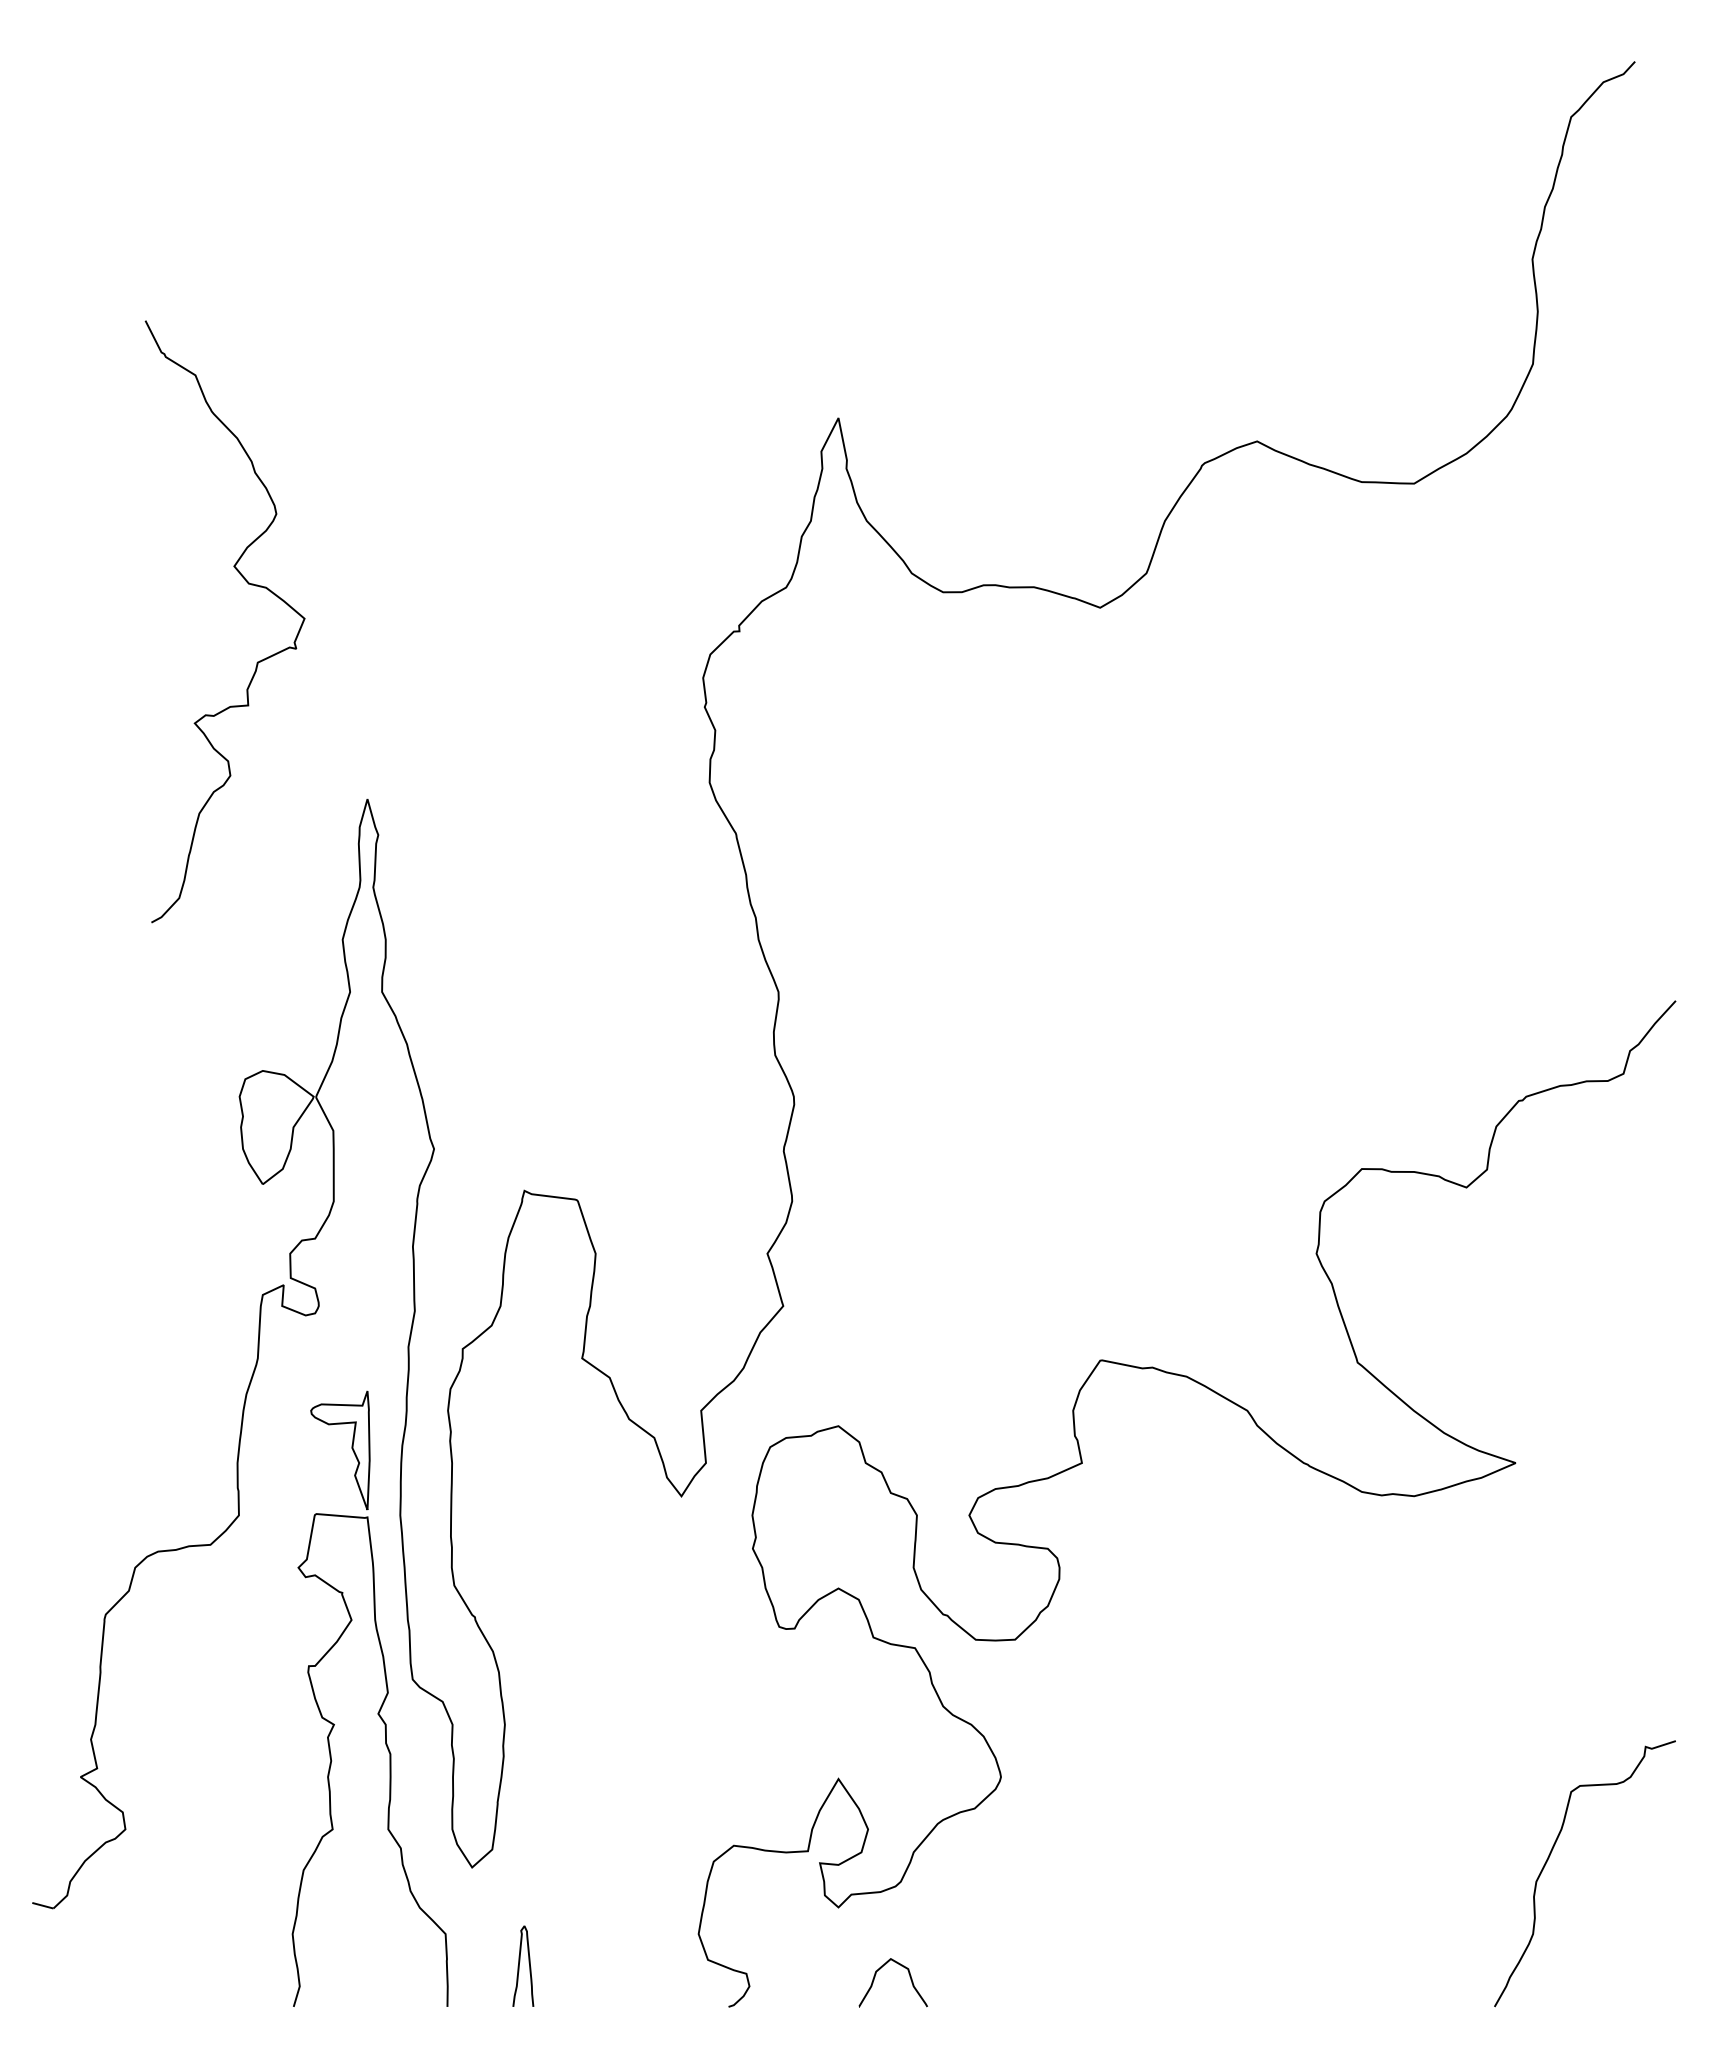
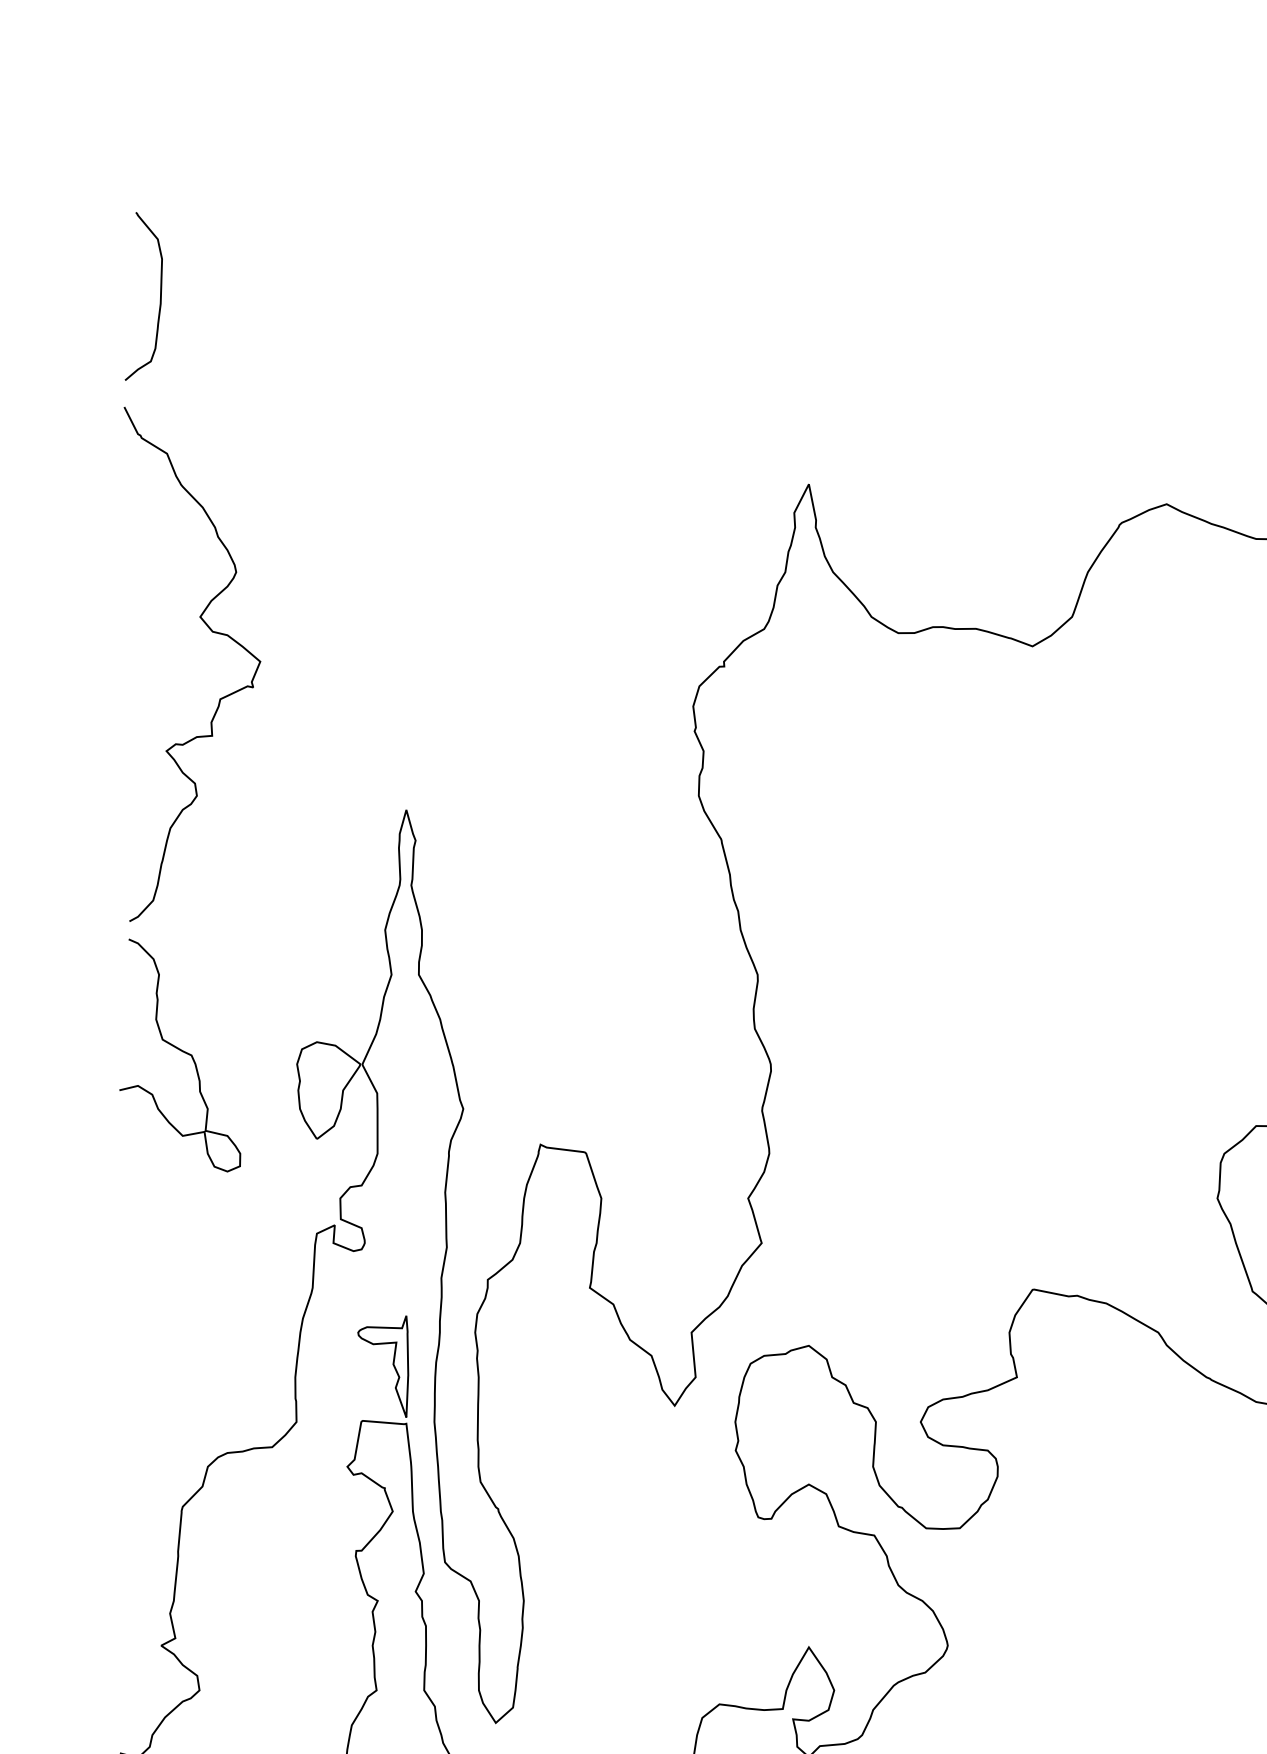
curve: (79, 197) -> (160, 295), added
curve: (248, 584) -> (212, 632), moved
curve: (105, 1082) -> (182, 1052), added

